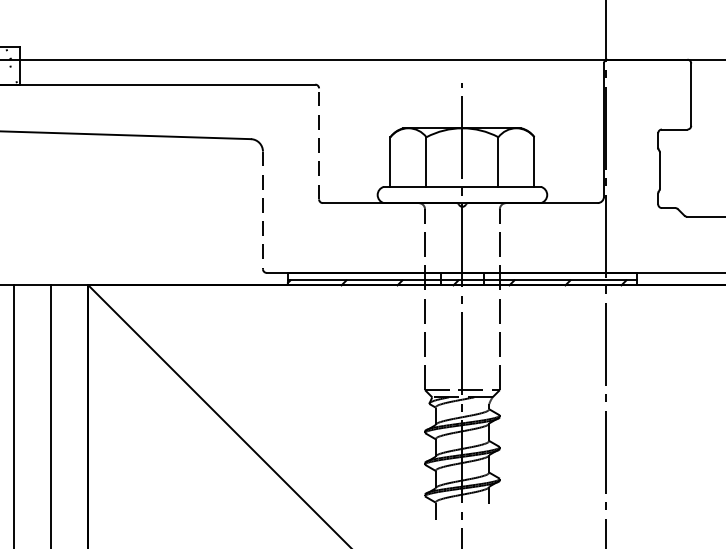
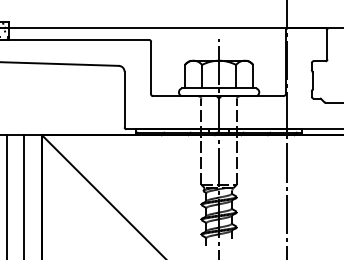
line: (319, 142) -> (151, 67), dashed -> solid
line: (262, 210) -> (124, 99), dashed -> solid

